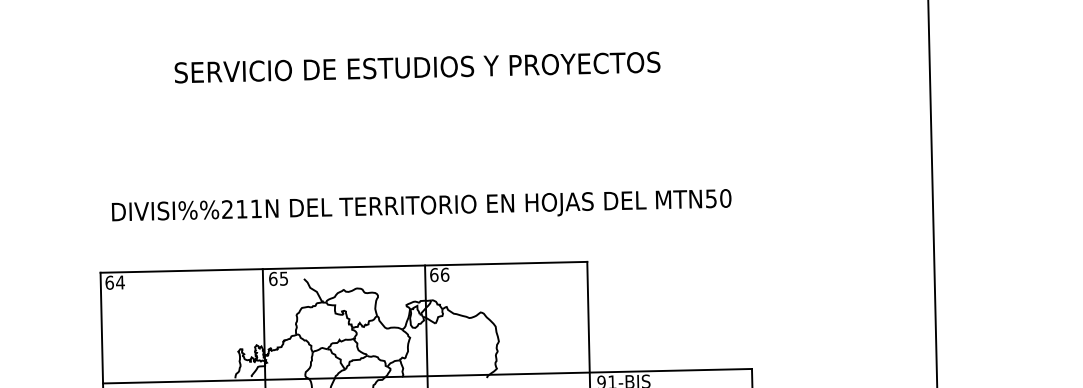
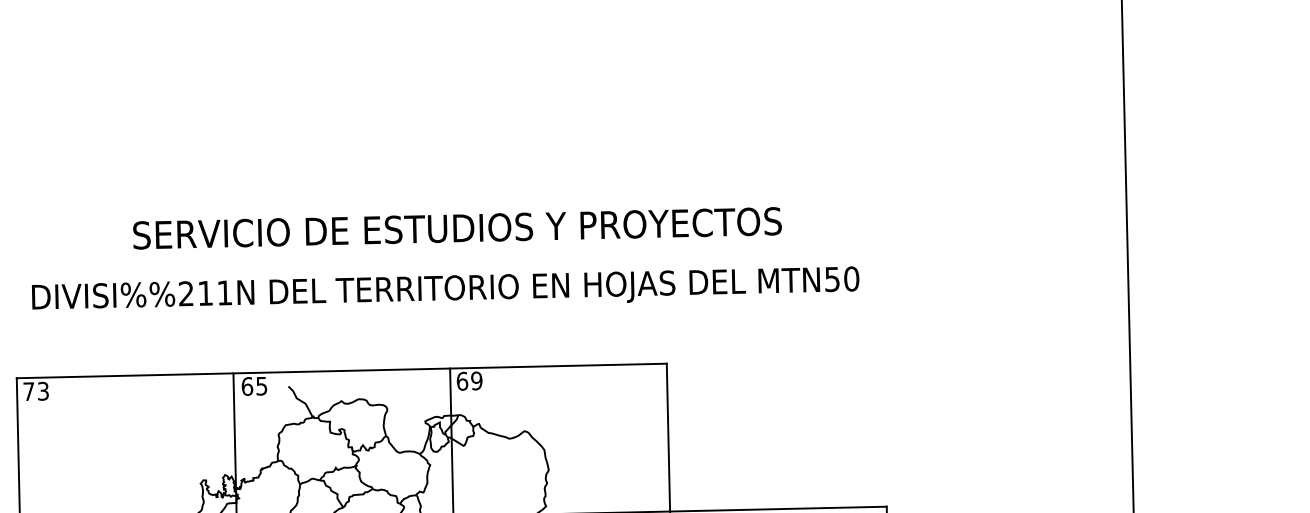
text: (417, 67) -> (457, 228), moved
text: (444, 274) -> (476, 380), 66 -> 69
text: (114, 282) -> (35, 391), 64 -> 73

